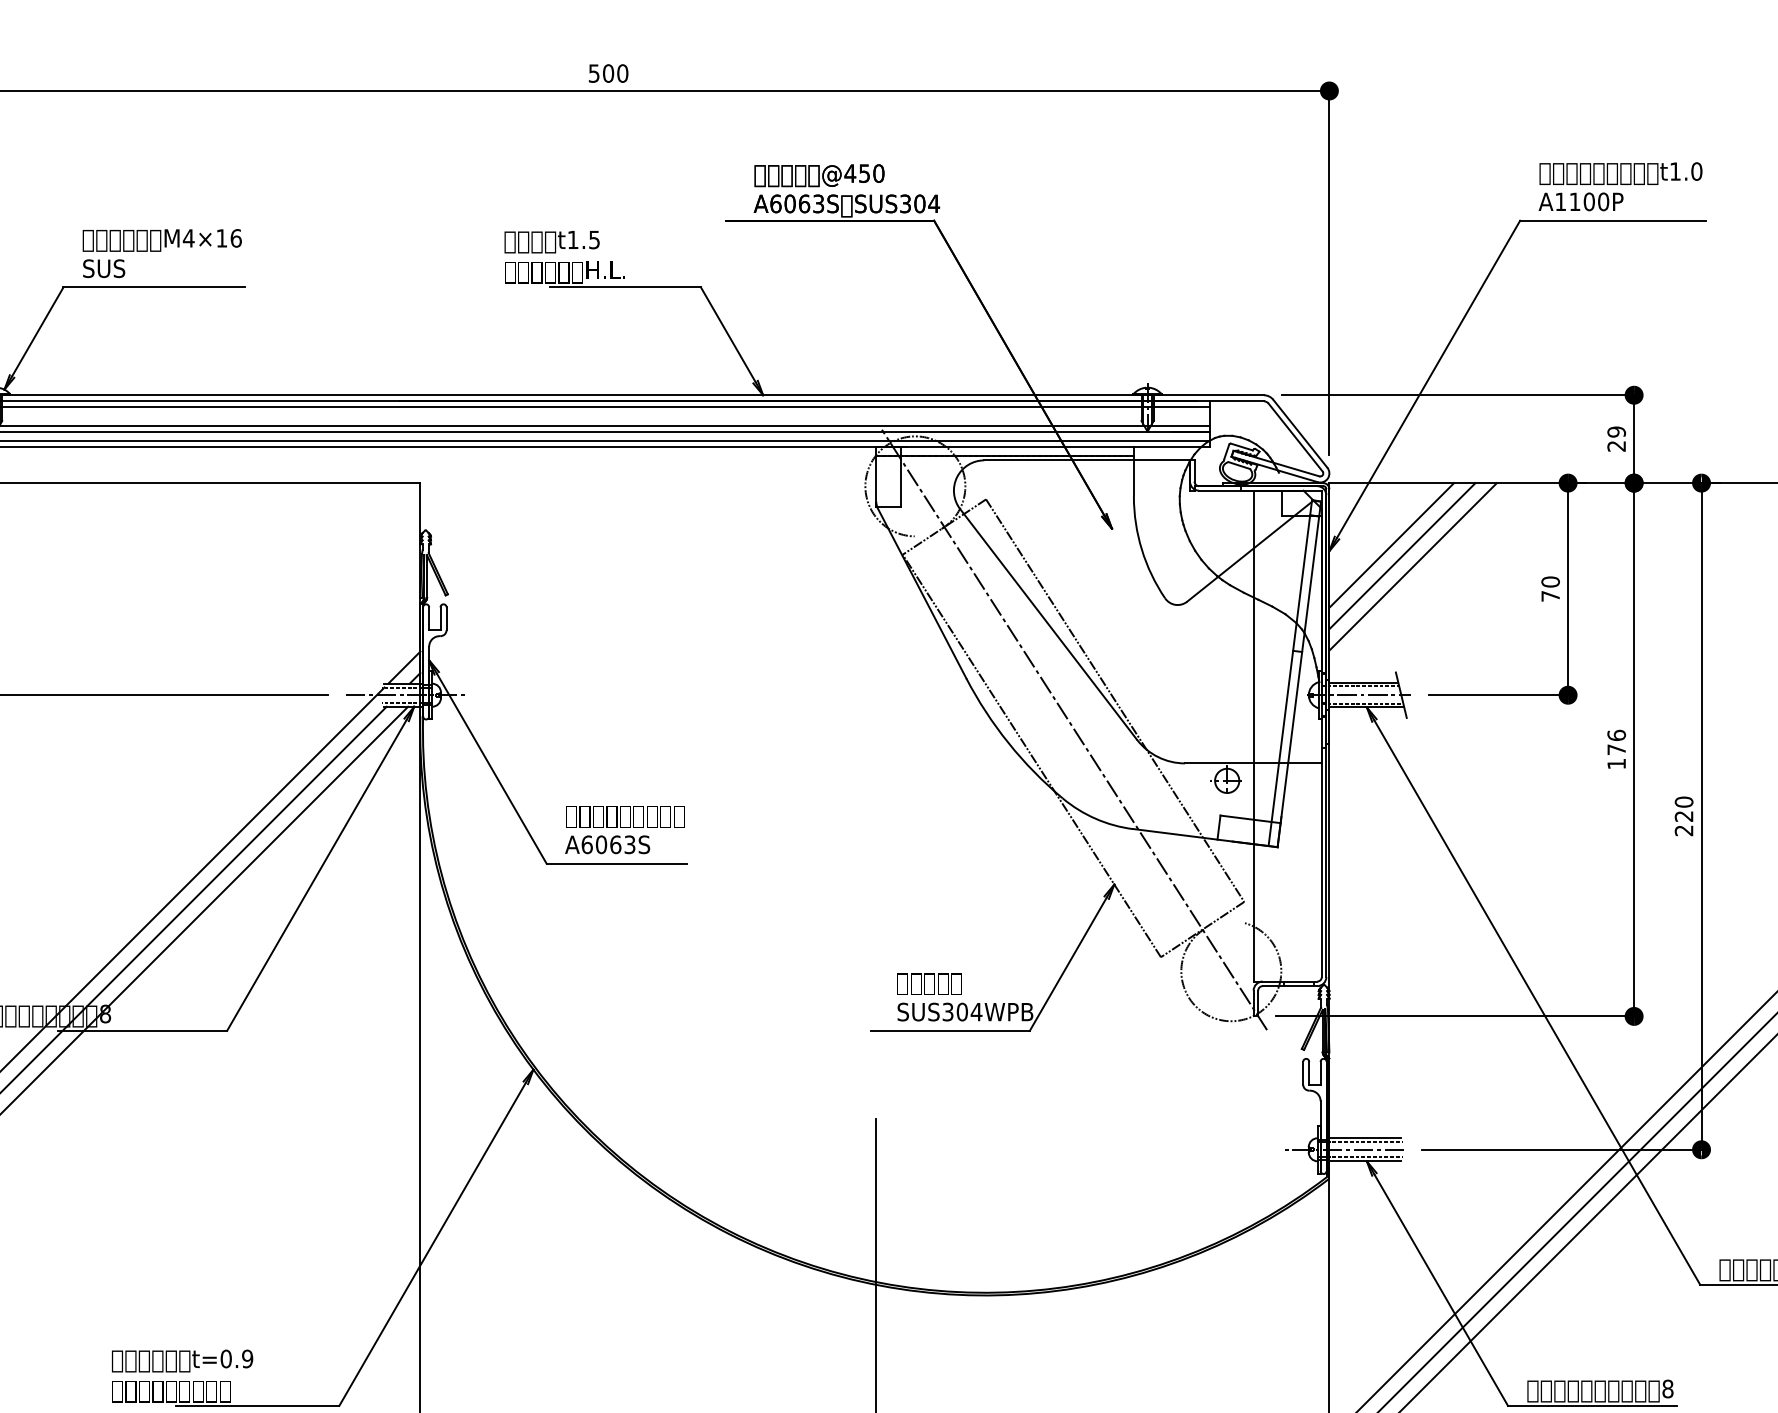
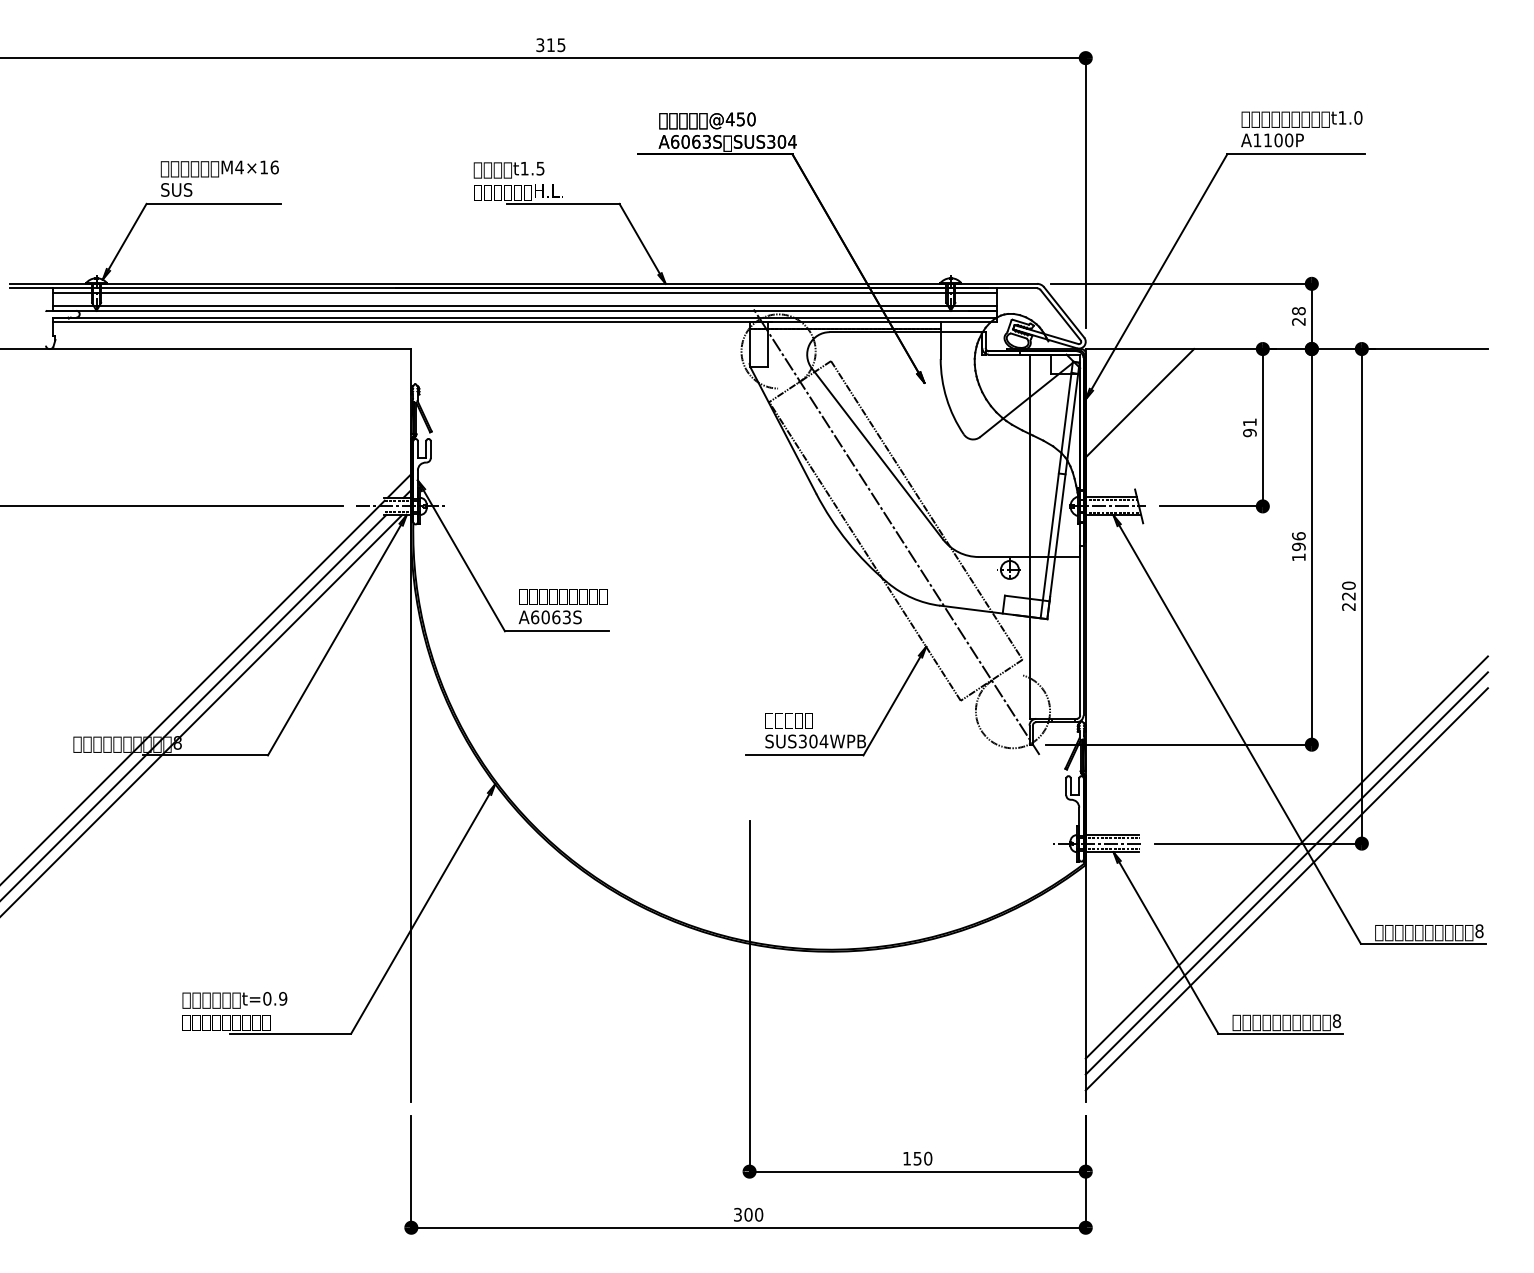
text: (607, 73) -> (550, 45), 500 -> 315
text: (1616, 432) -> (1298, 311), 29 -> 28
line: (1391, 545) -> (1131, 395), removed
line: (1412, 567) -> (1147, 411), removed
text: (1550, 588) -> (1249, 427), 70 -> 91
text: (1616, 749) -> (1298, 546), 176 -> 196

